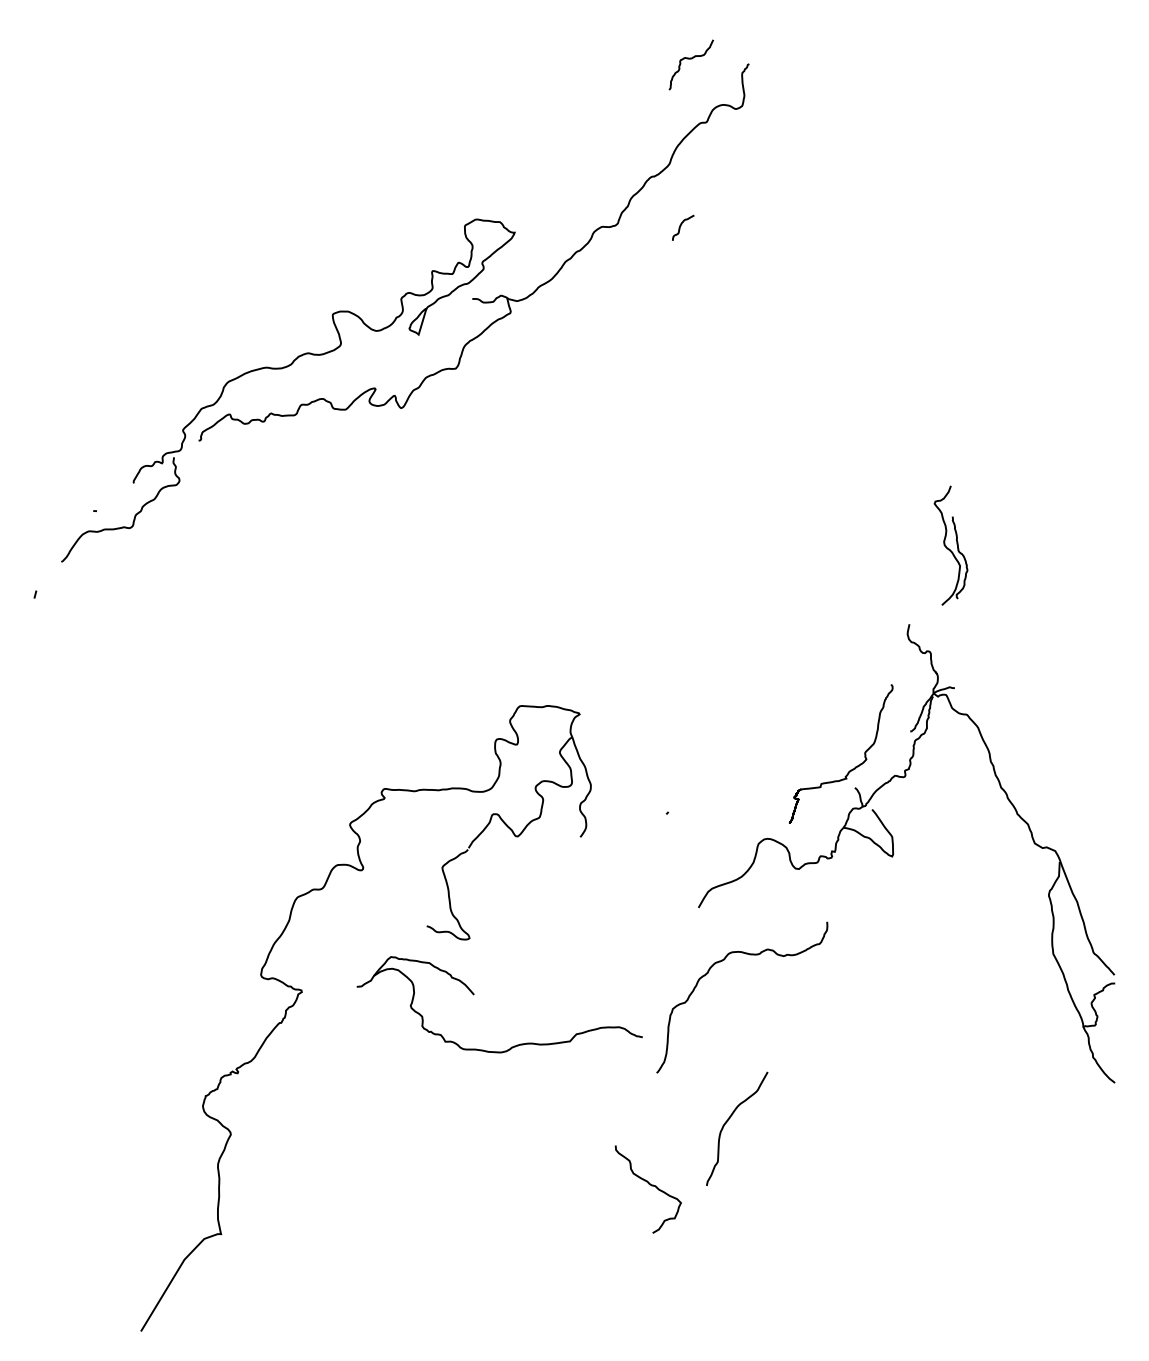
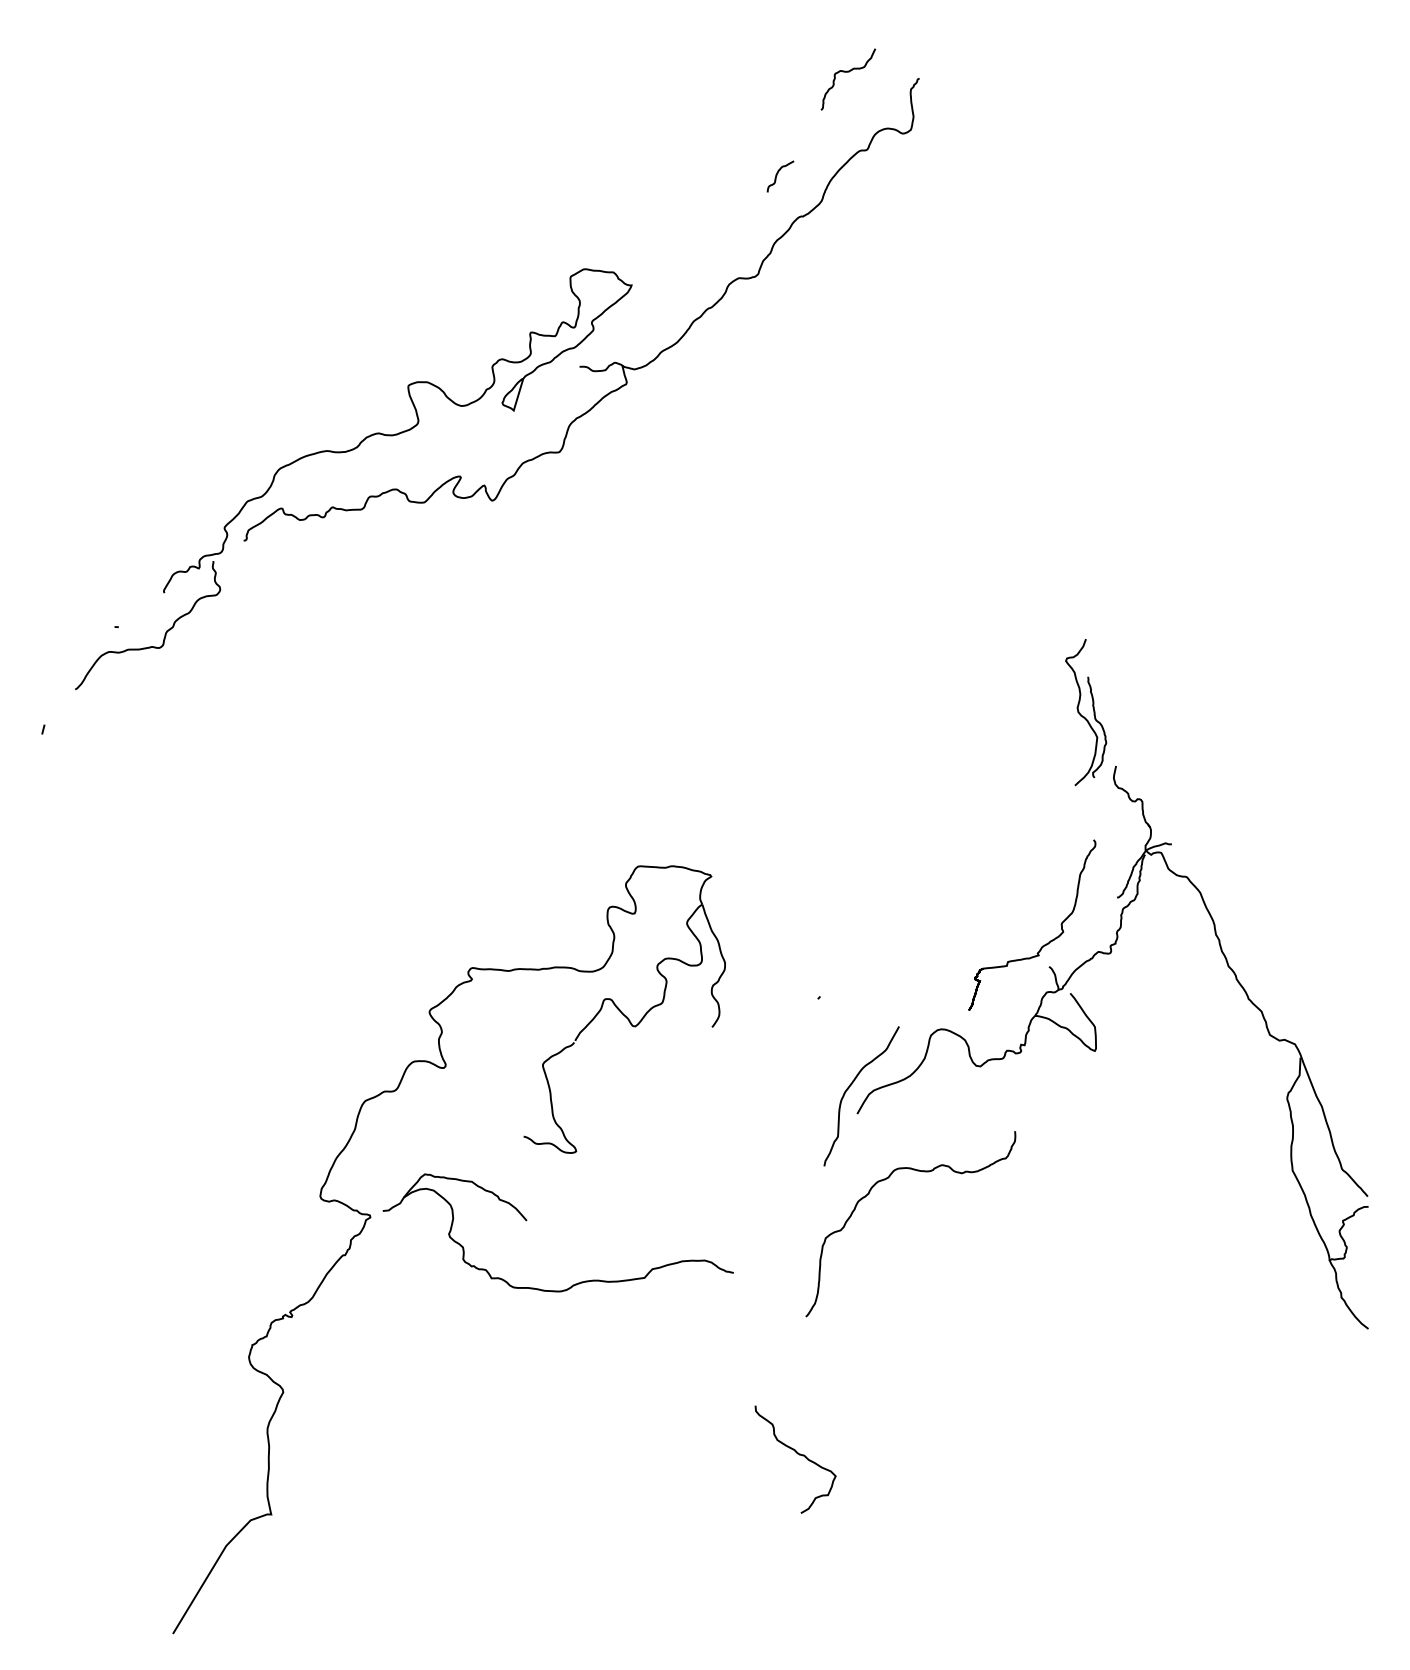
curve: (680, 227) -> (777, 176), moved
part: (951, 545) -> (1086, 712), moved
part: (474, 994) -> (527, 1220), moved
curve: (727, 1122) -> (849, 1088), moved

